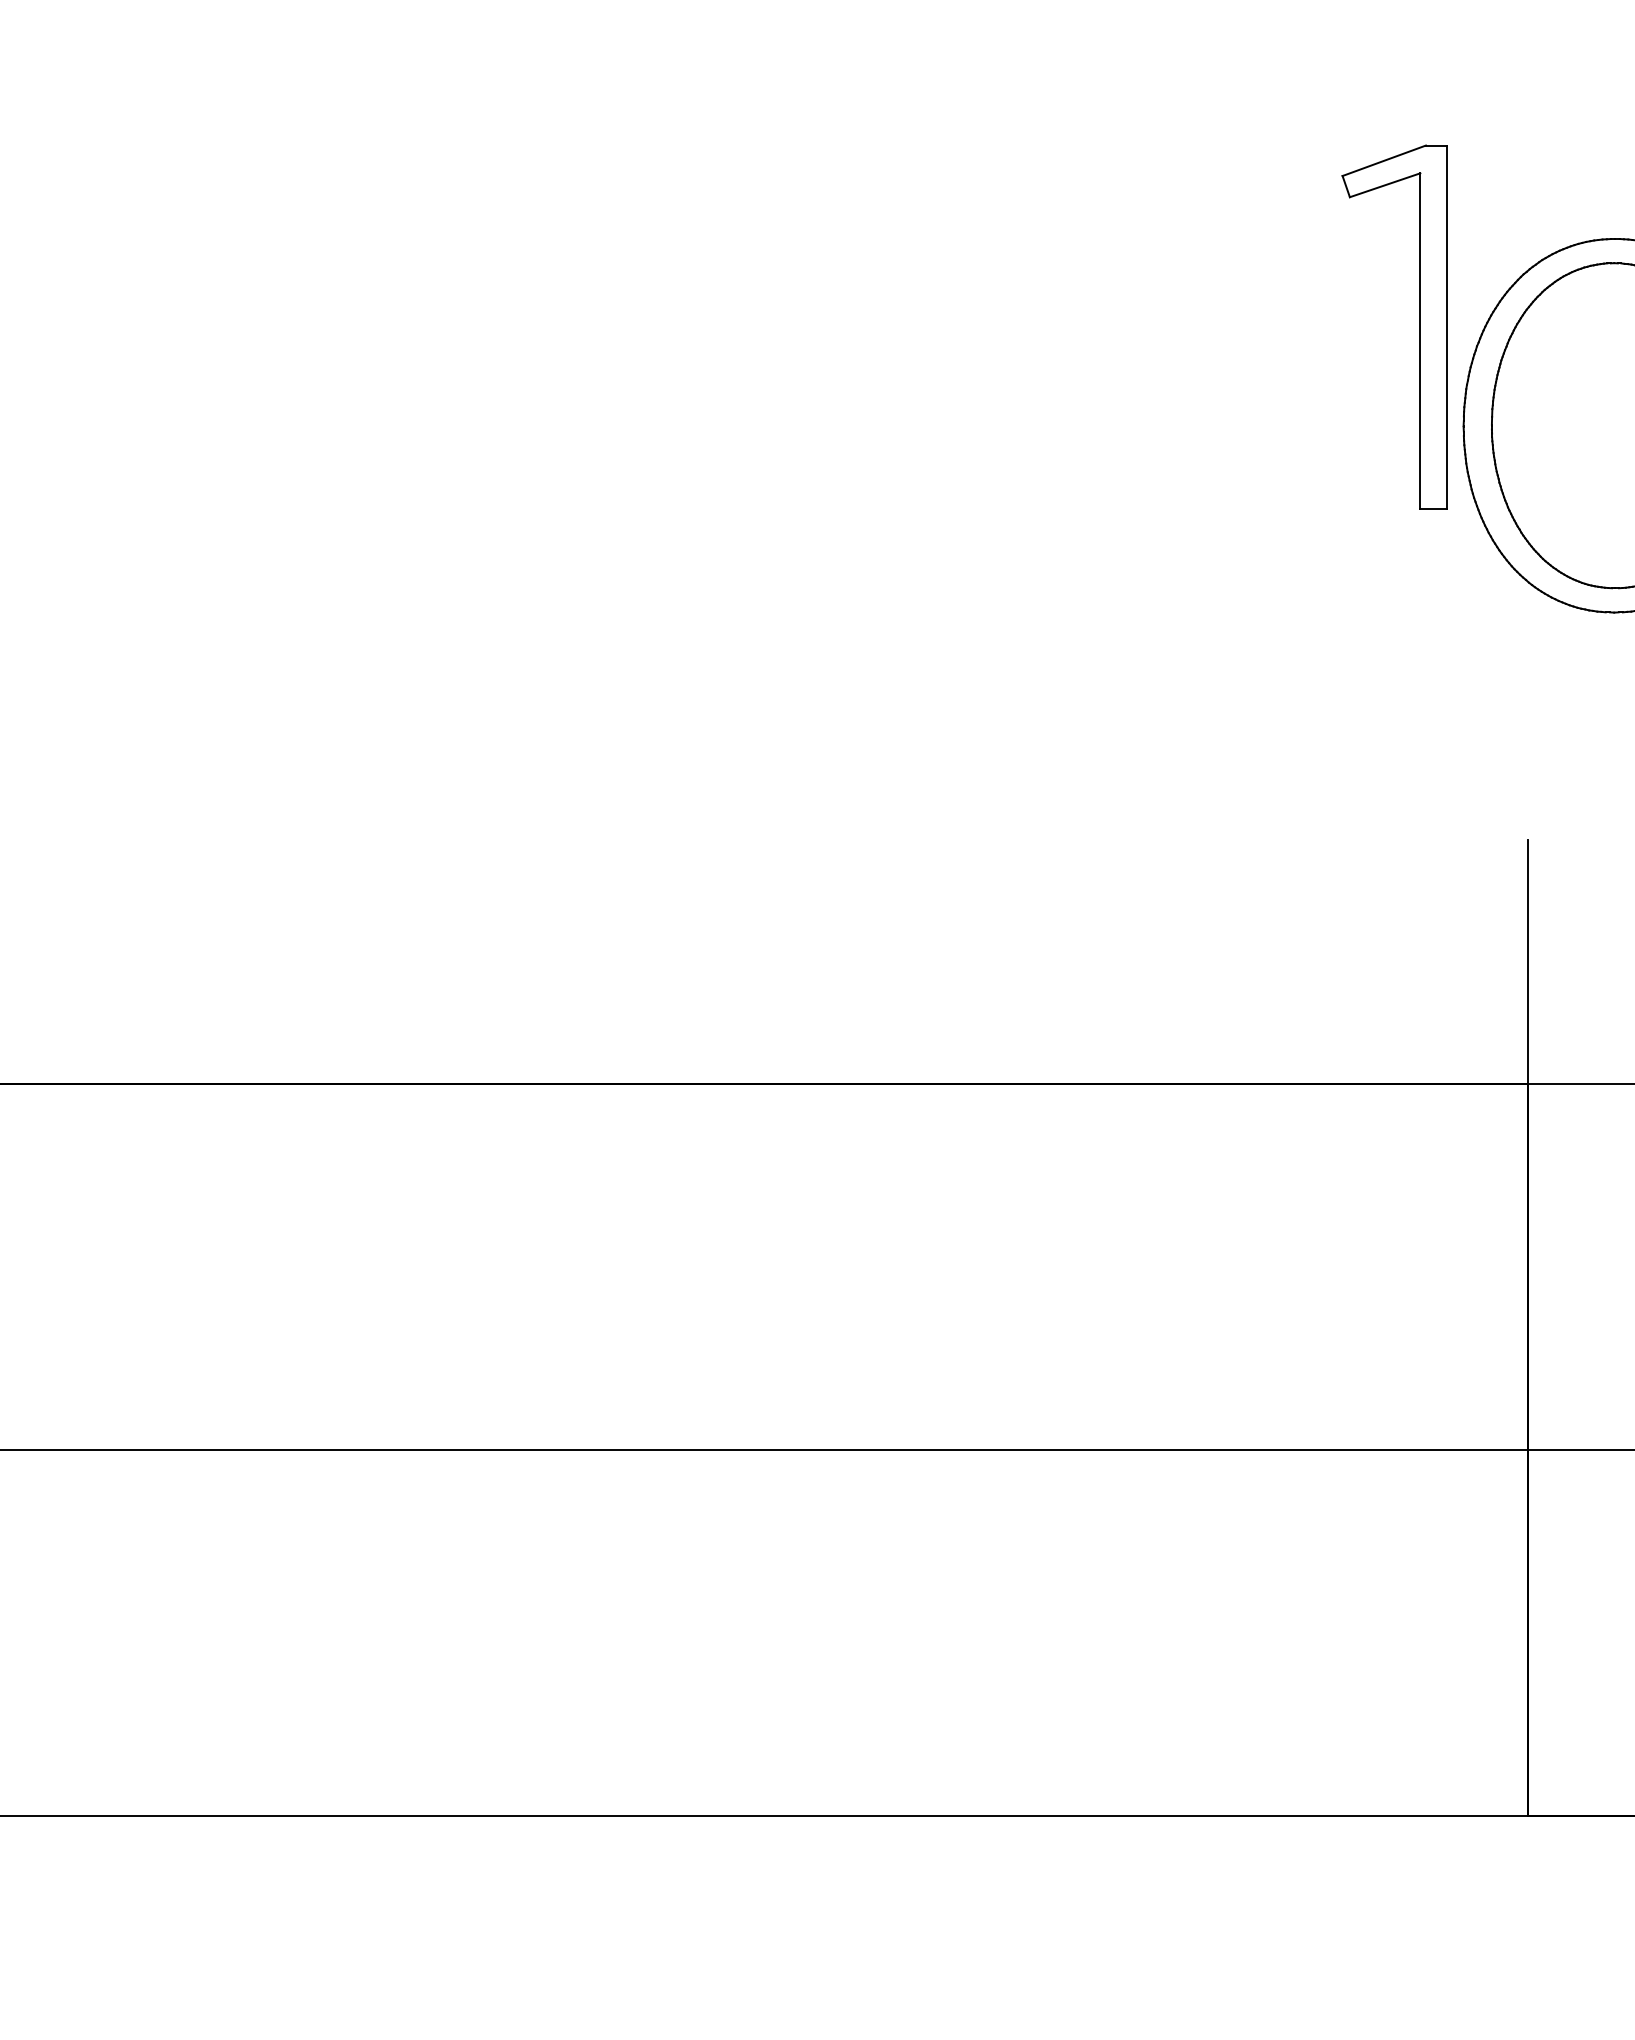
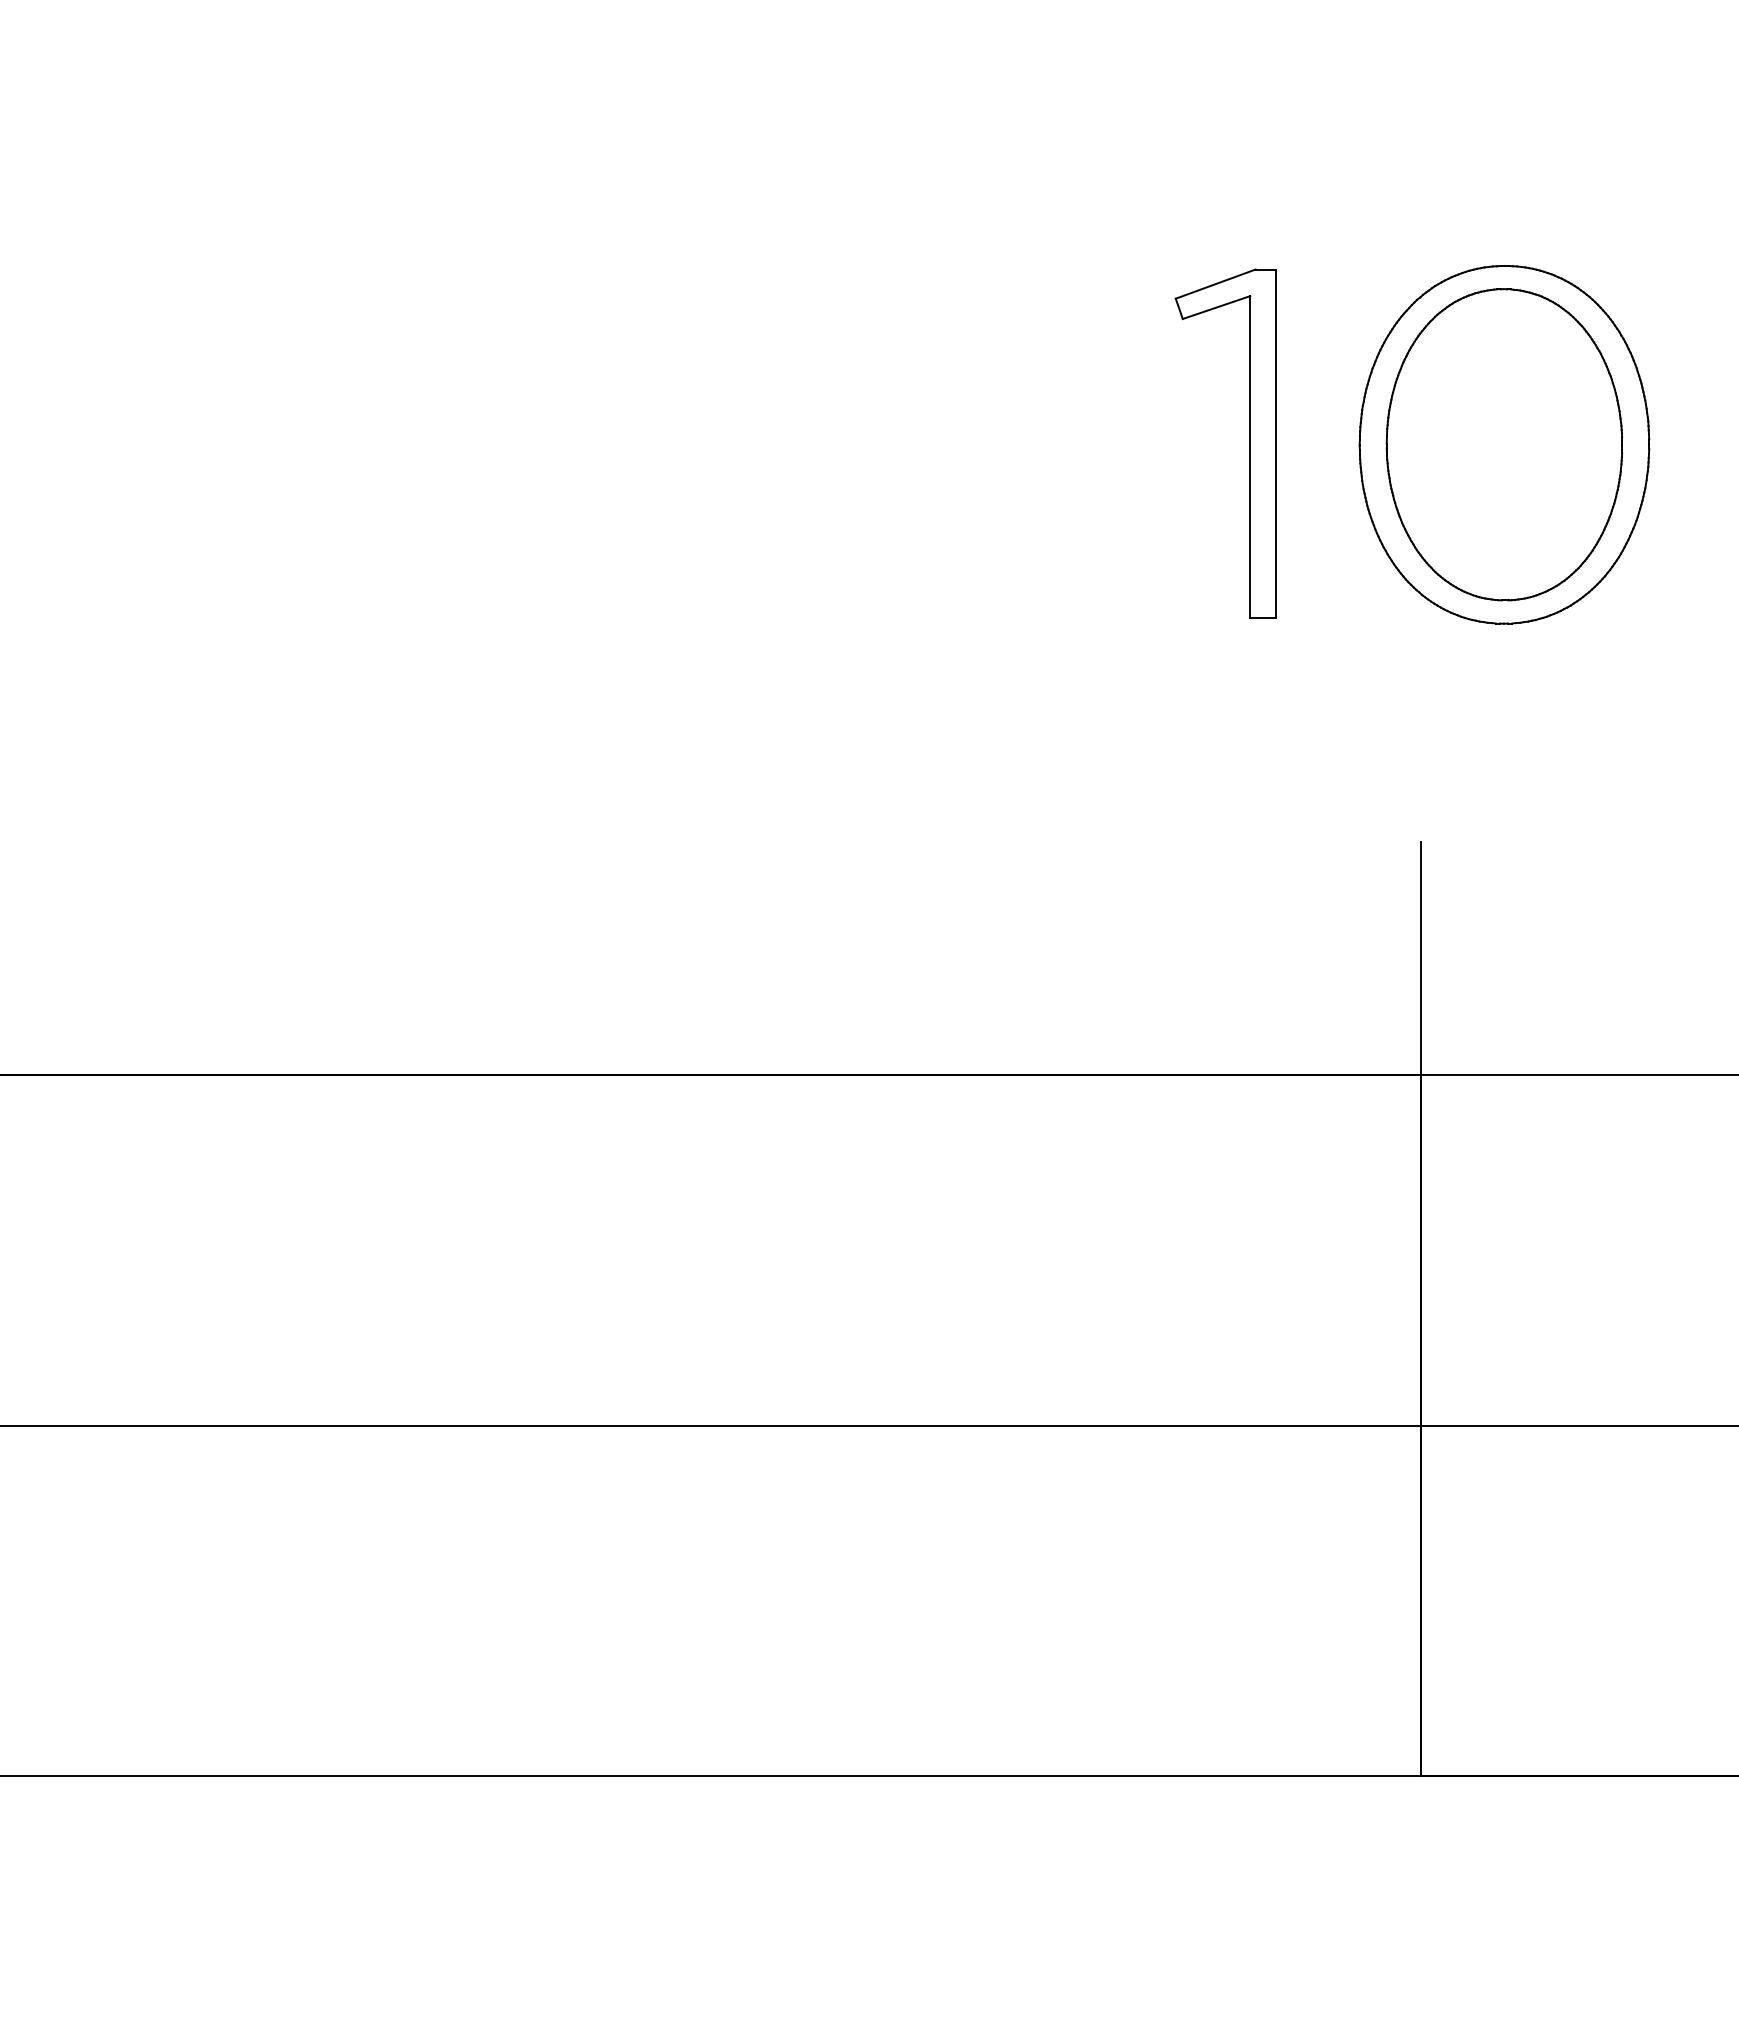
part: (1419, 327) -> (1249, 443), moved

